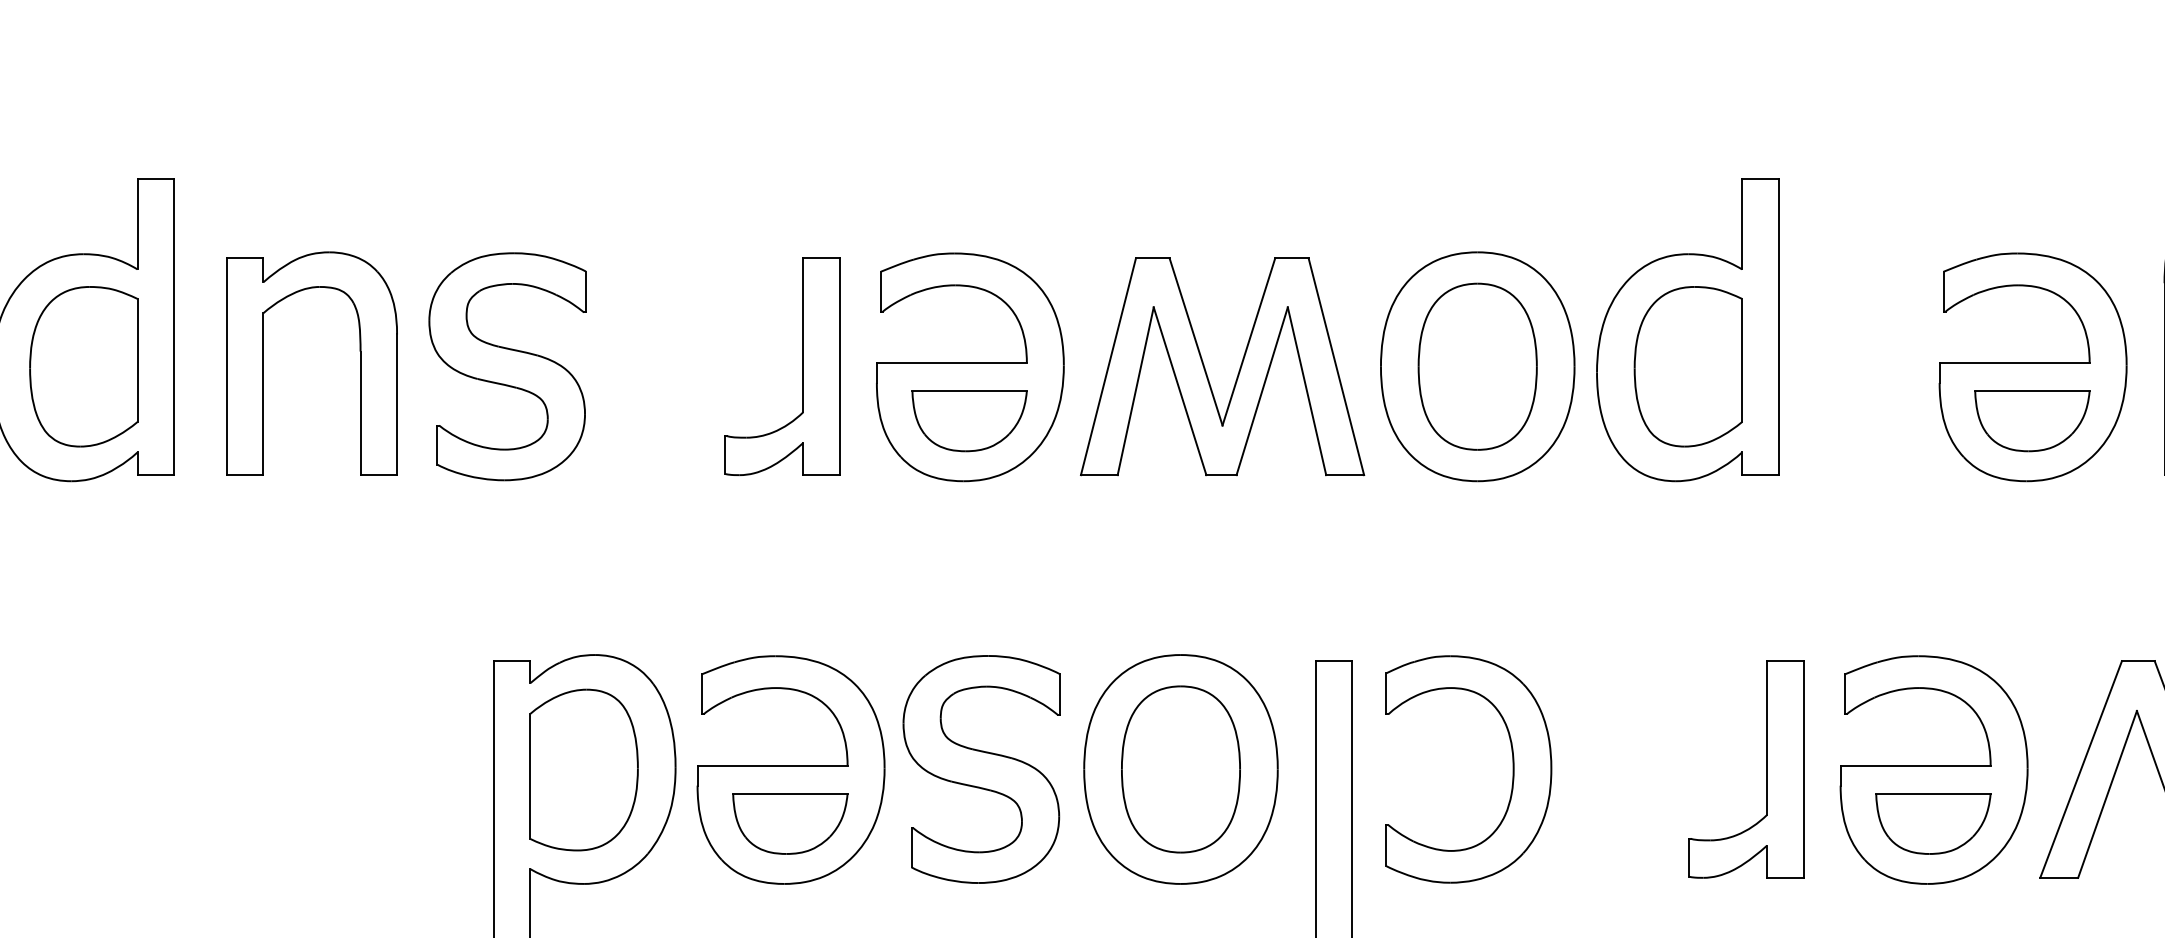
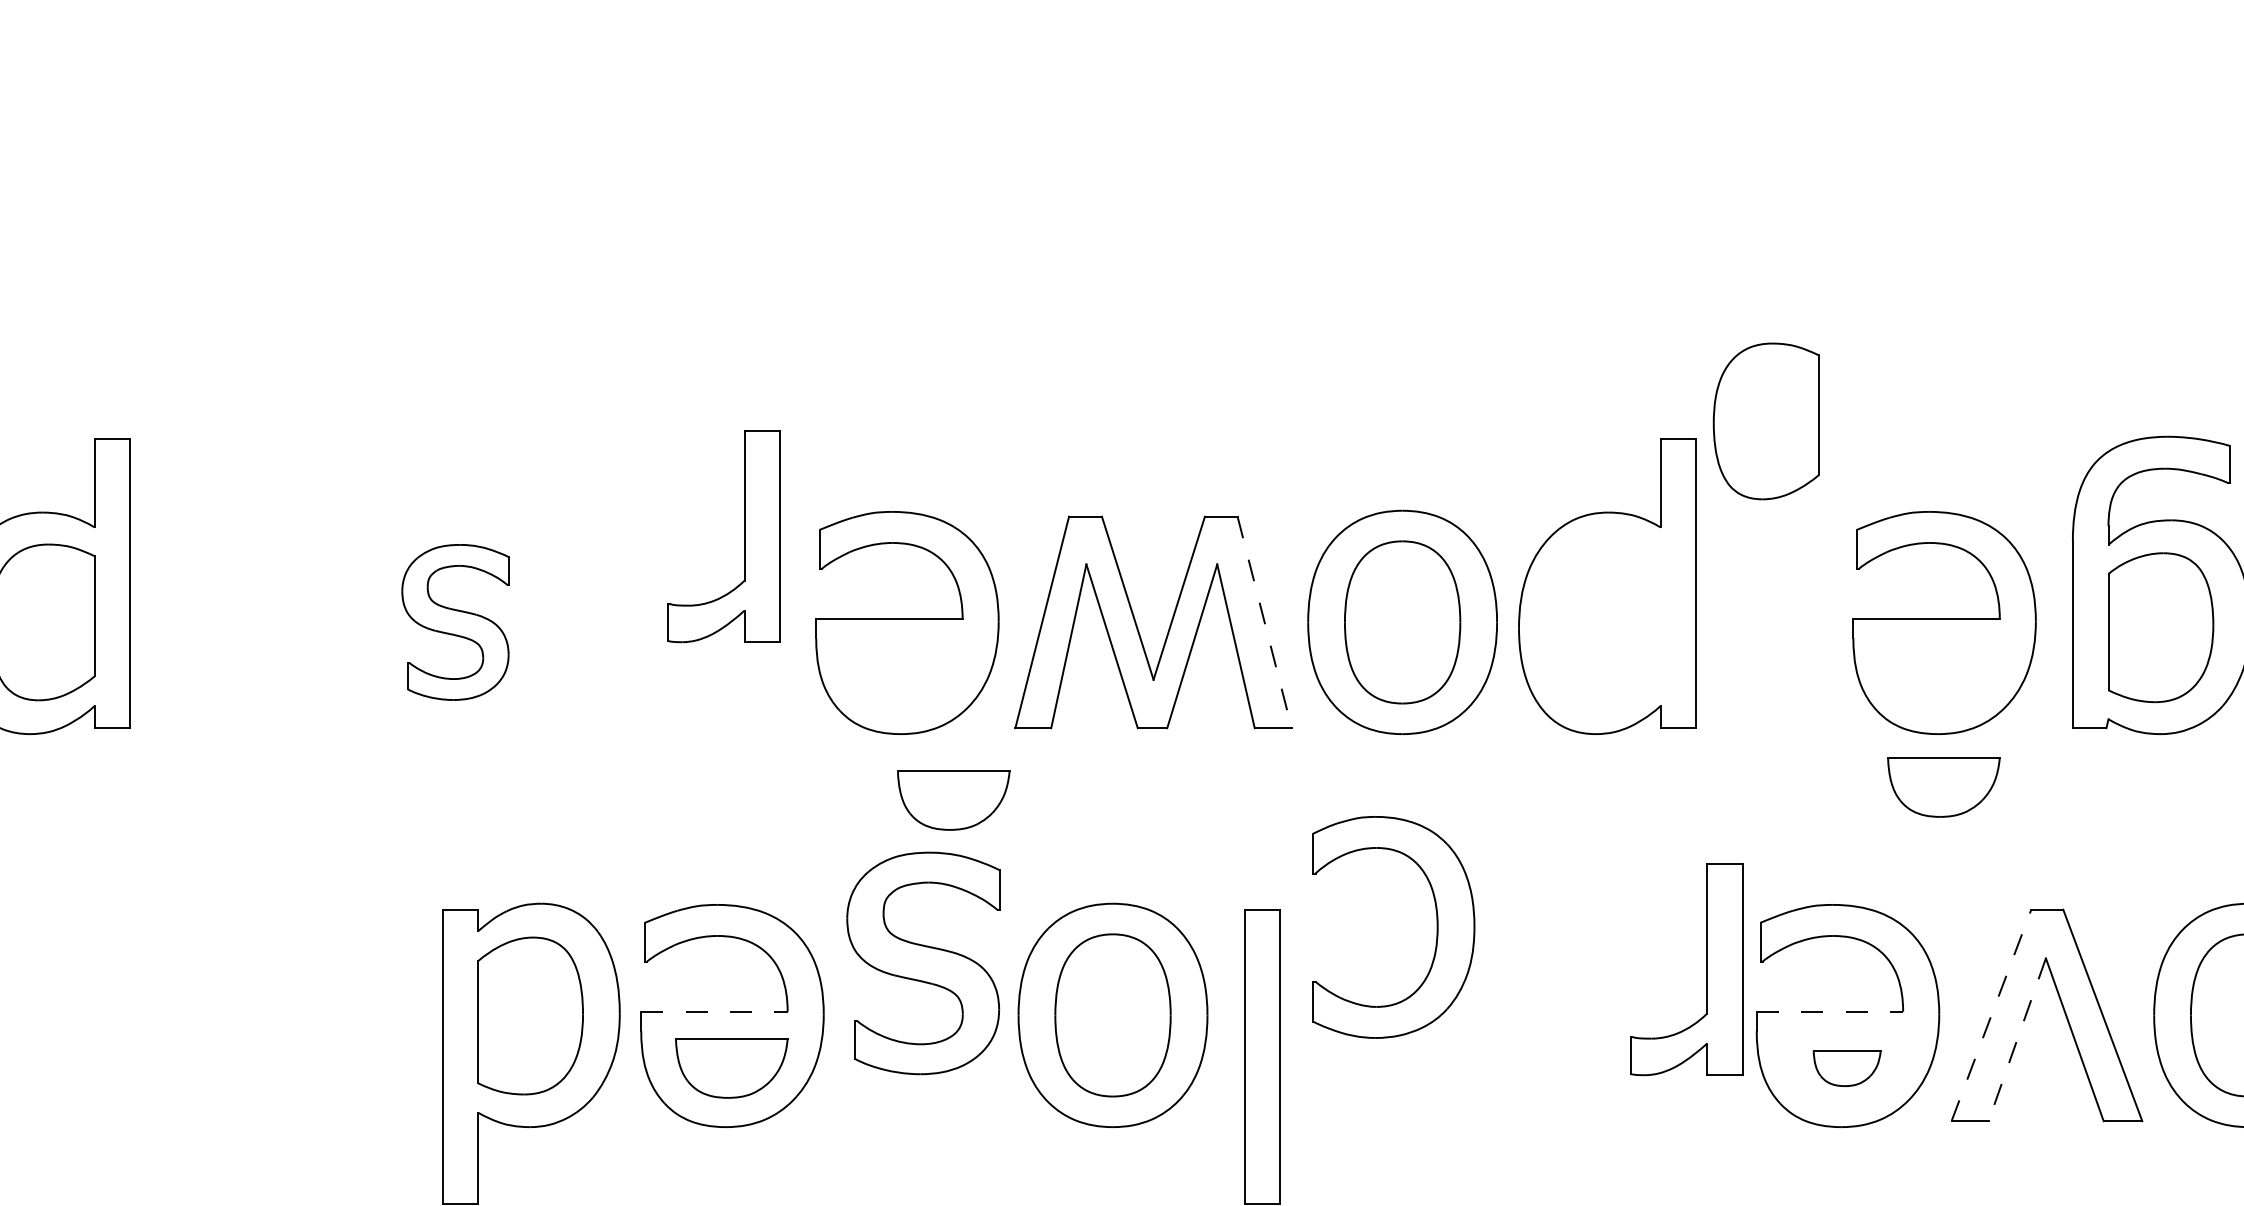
part: (264, 362) -> (218, 618), removed
part: (507, 366) -> (455, 622), size x0.7
part: (803, 366) -> (744, 536), moved
line: (1336, 366) -> (1264, 622), solid -> dashed
part: (1687, 366) -> (1765, 421), moved
part: (969, 421) -> (953, 800), moved
part: (2031, 421) -> (1943, 787), moved
line: (772, 765) -> (714, 1011), solid -> dashed
line: (1916, 765) -> (1830, 1011), solid -> dashed
line: (2081, 768) -> (1991, 1014), solid -> dashed
part: (981, 769) -> (923, 963), moved
part: (1512, 769) -> (1436, 927), moved
part: (1766, 769) -> (1706, 969), moved
line: (2107, 795) -> (2017, 1040), solid -> dashed
part: (1932, 823) -> (1846, 1068), size x0.6

